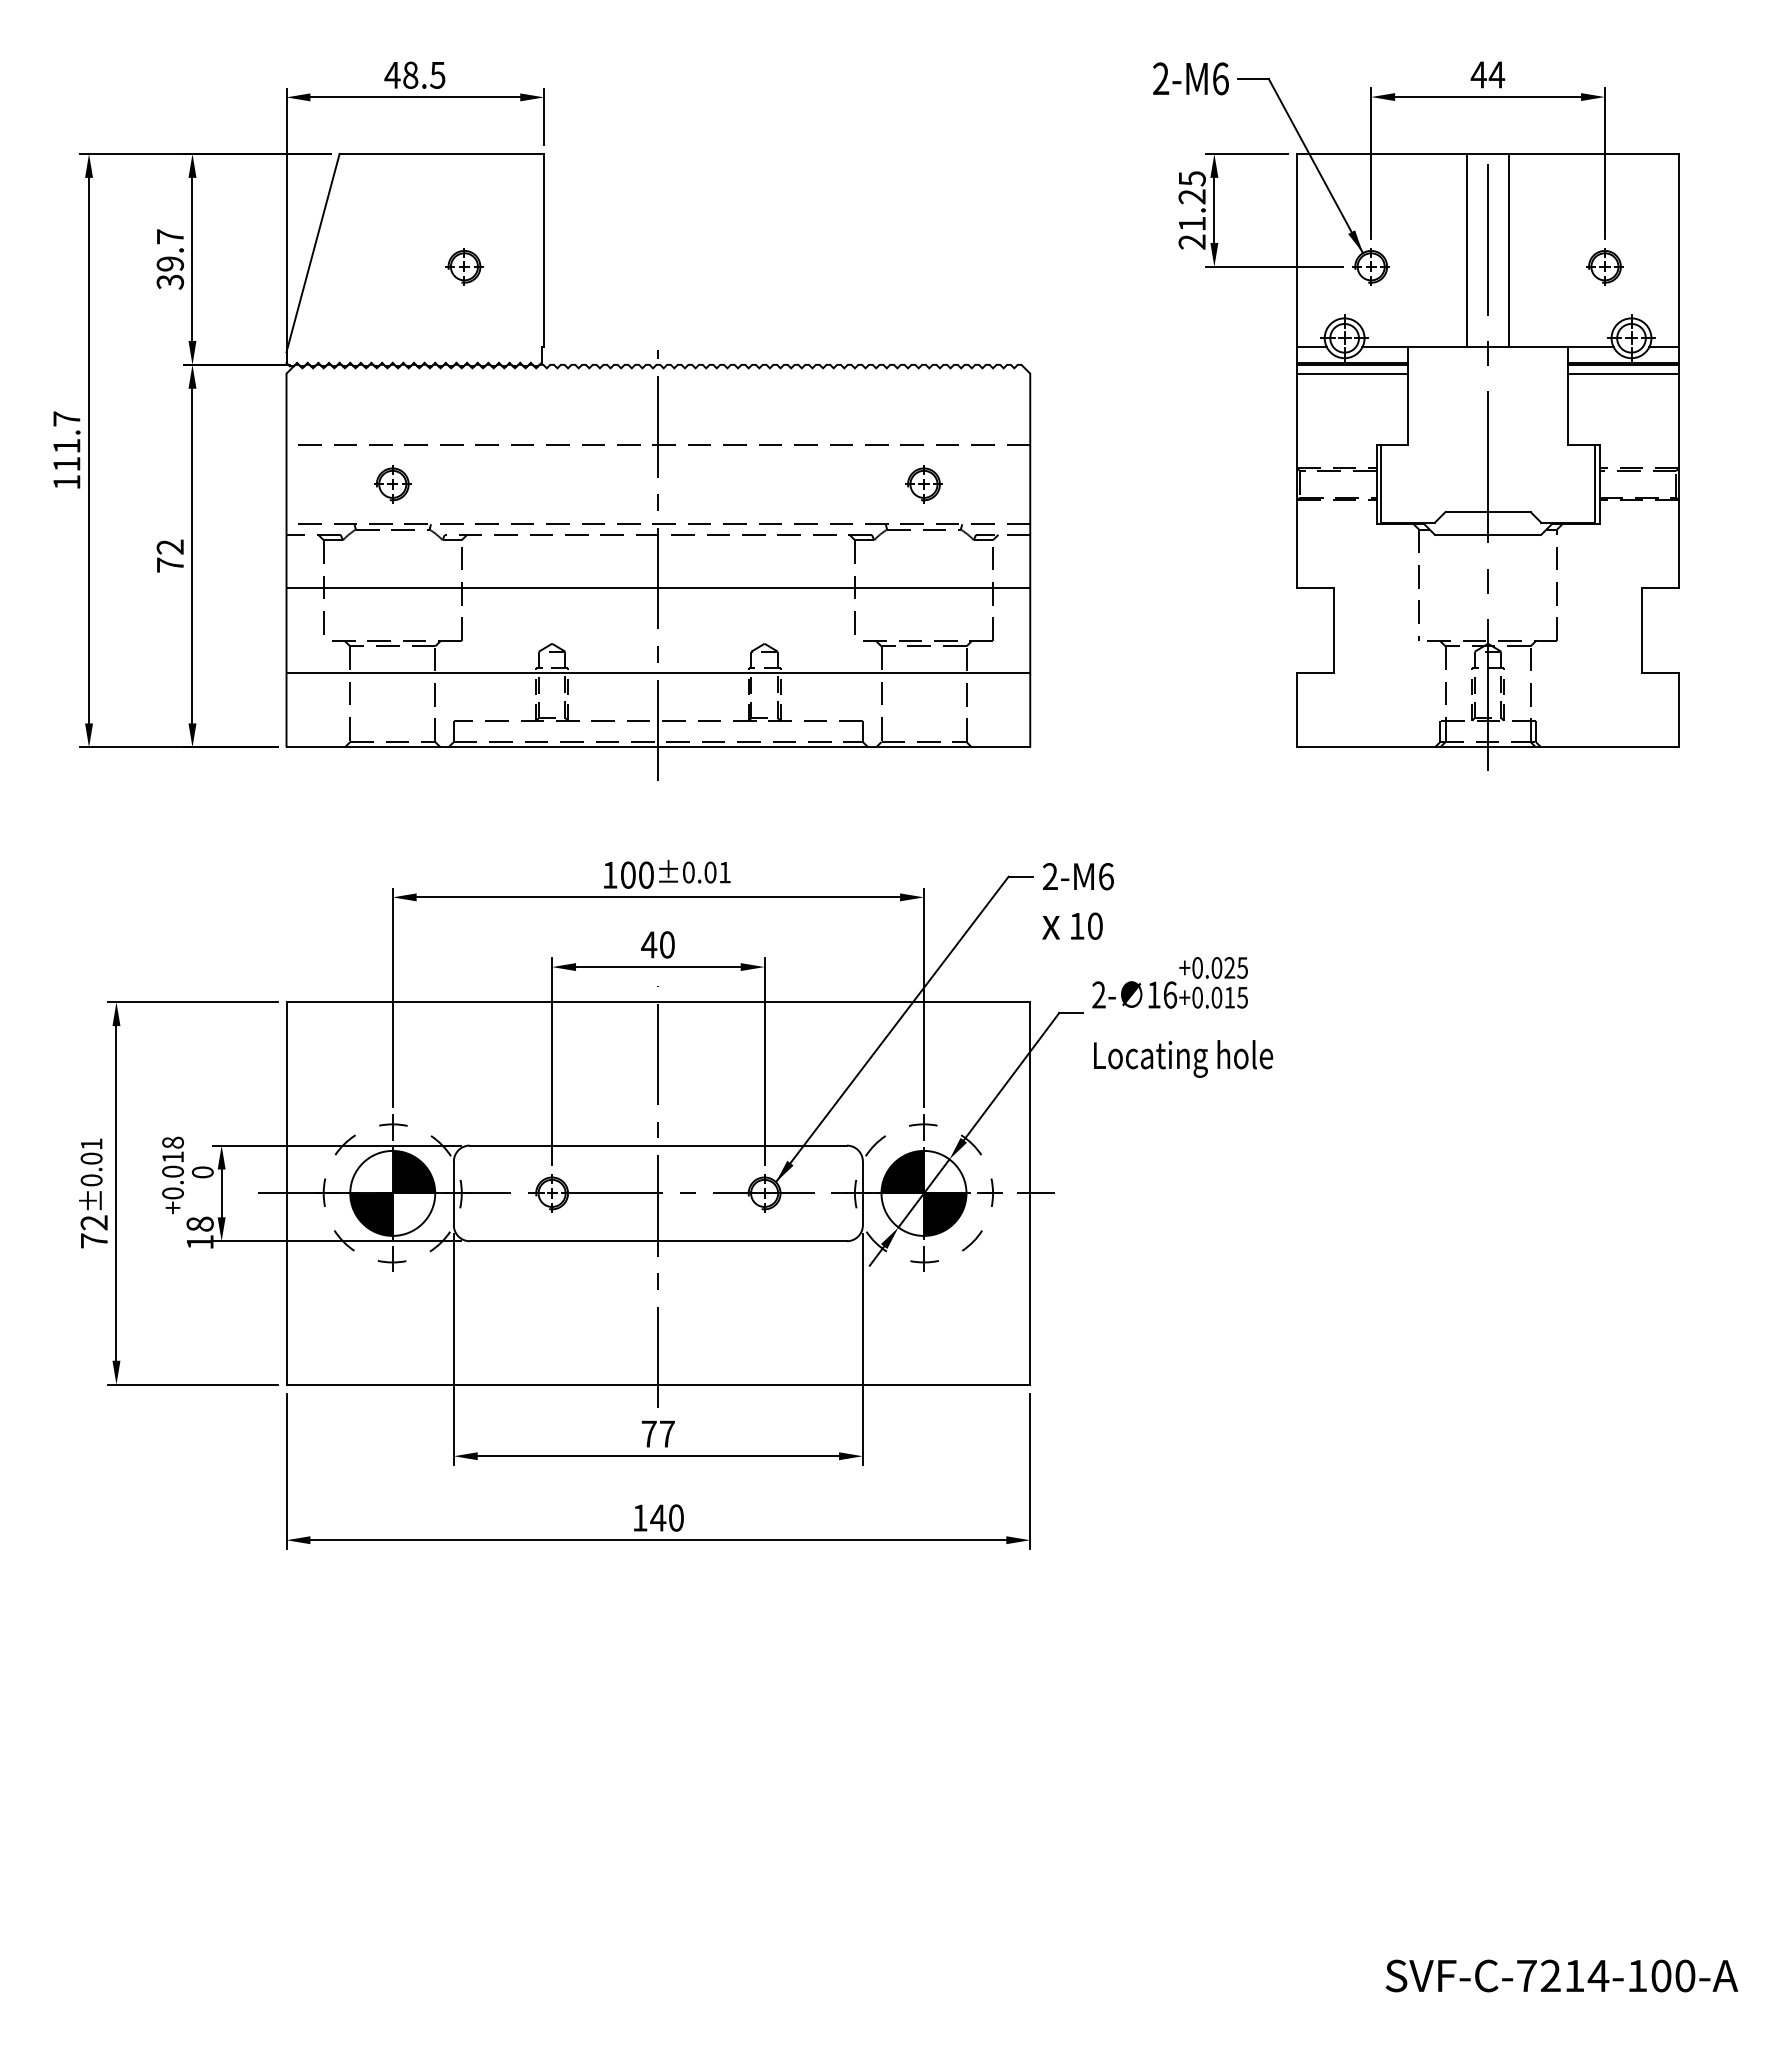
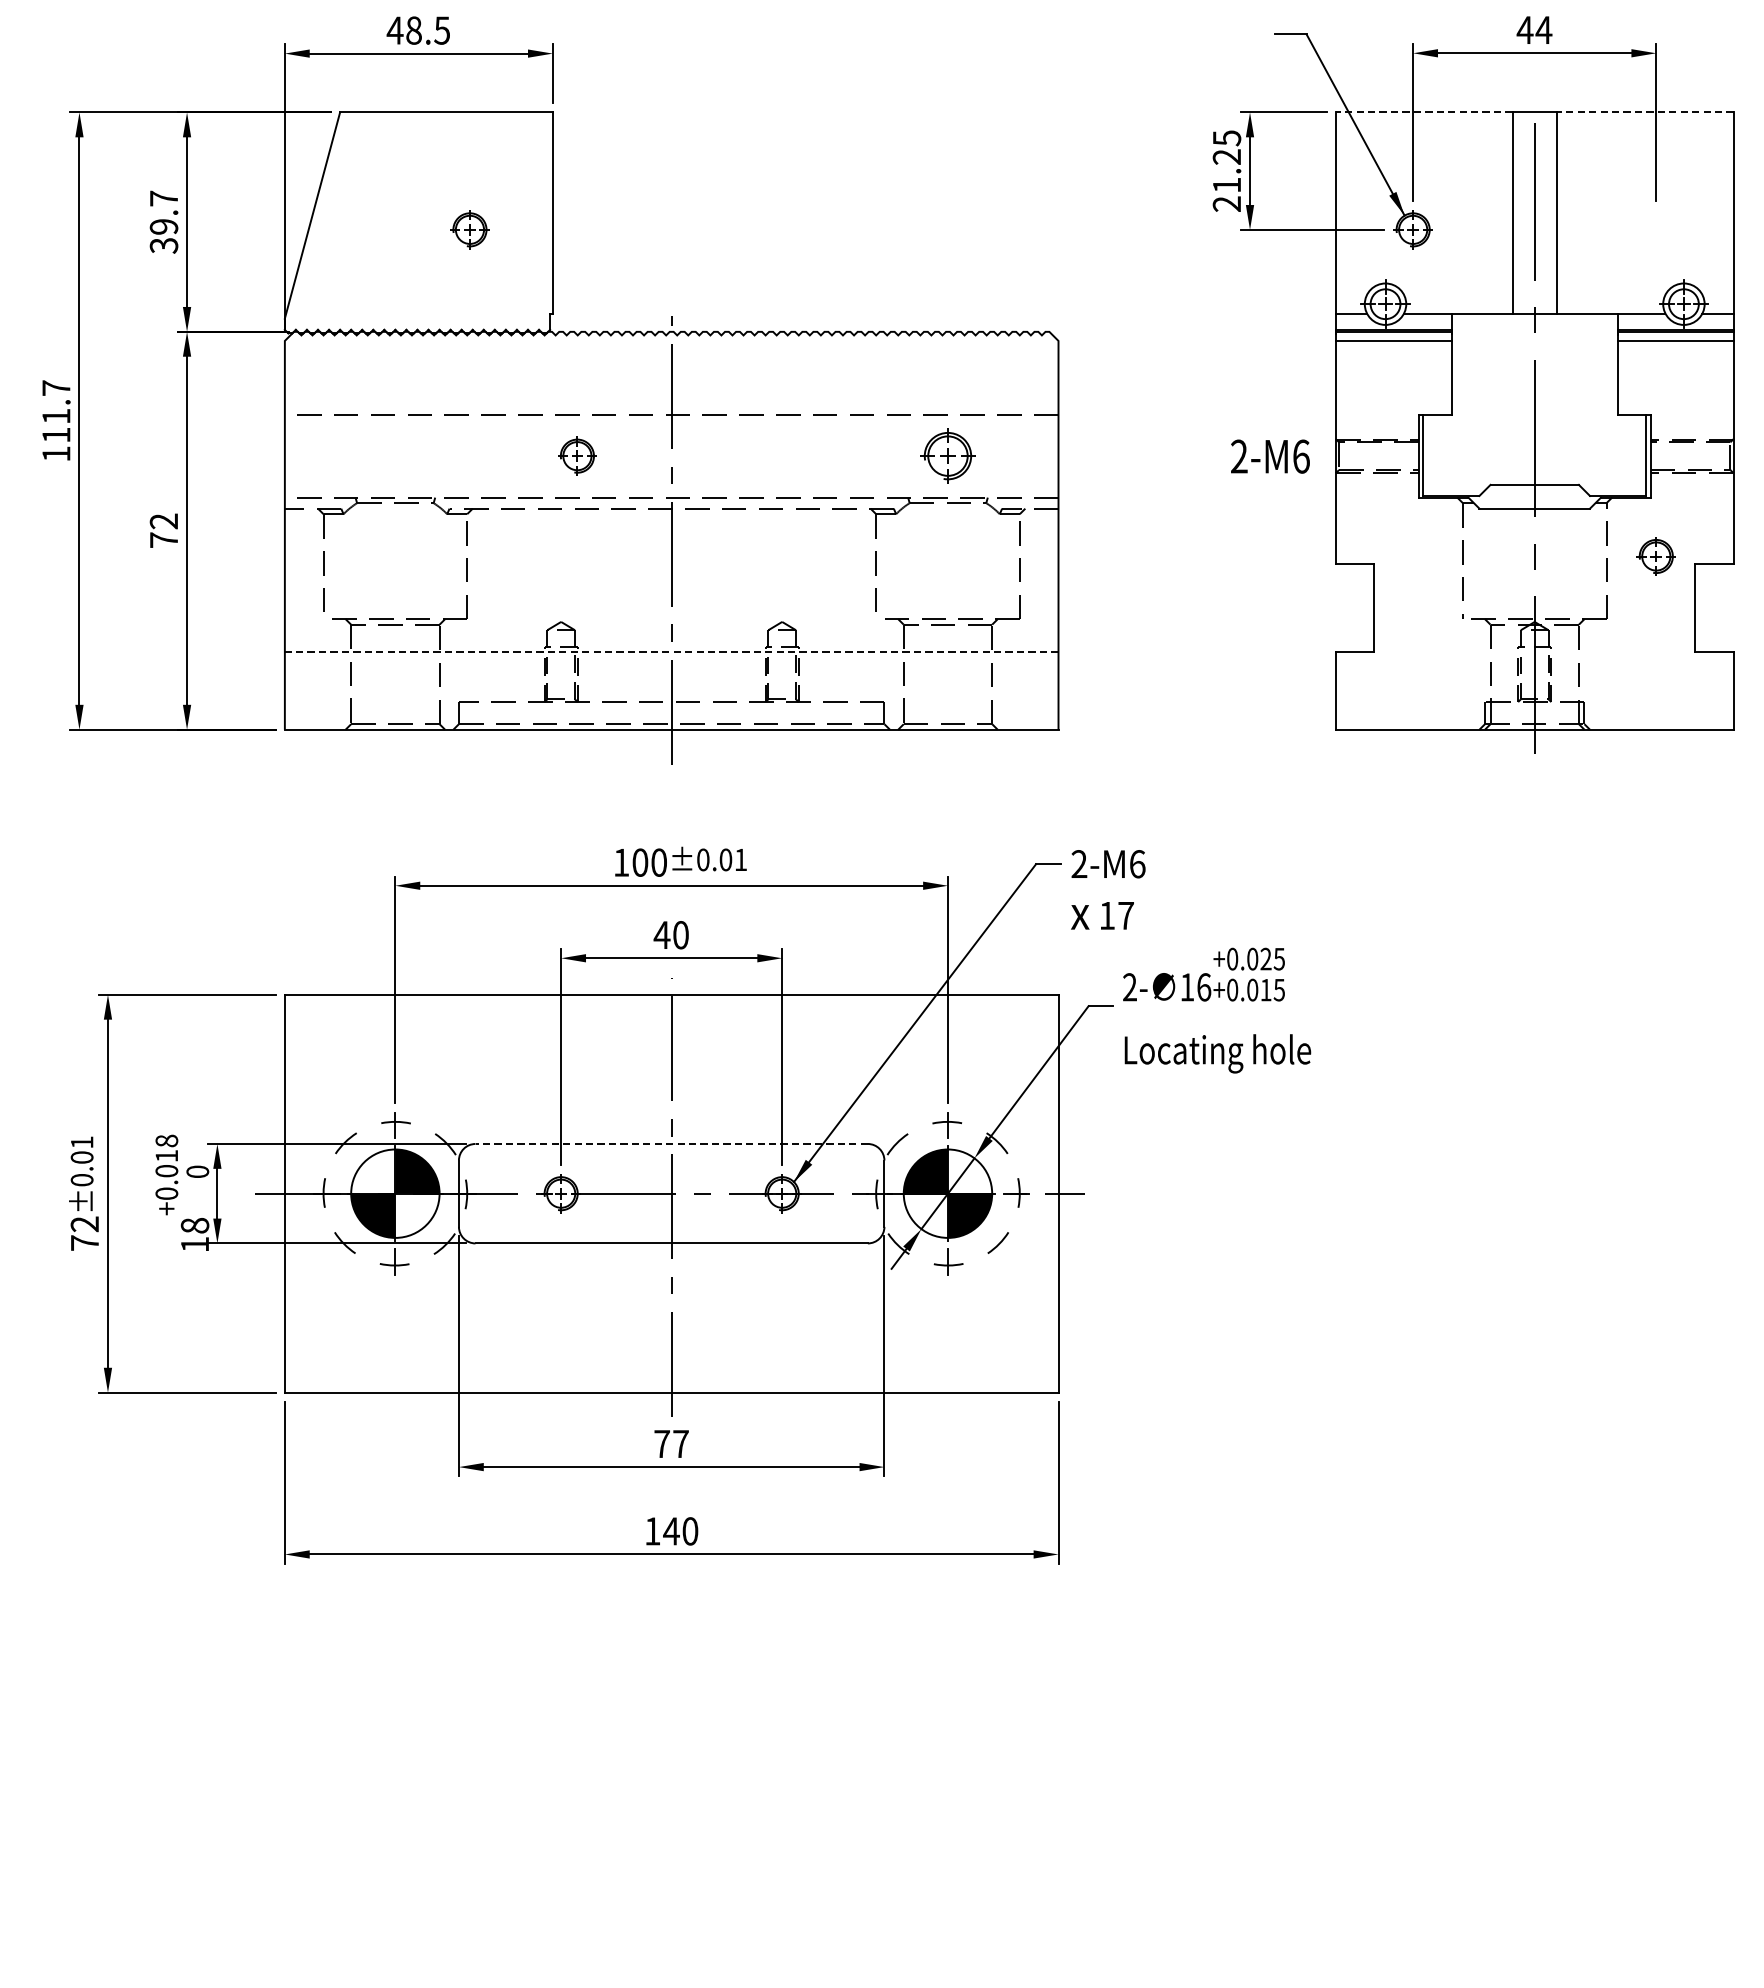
text: (1190, 78) -> (1269, 456), moved
line: (1381, 153) -> (1423, 111), solid -> dashed
line: (1594, 153) -> (1645, 111), solid -> dashed
part: (1604, 266) -> (1655, 556), moved
part: (392, 484) -> (577, 456), moved
part: (923, 484) -> (947, 456), size x1.4
line: (658, 587) -> (671, 563), removed
line: (658, 672) -> (671, 651), solid -> dashed
text: (1095, 925) -> (1126, 915), 10 -> 17
line: (658, 1145) -> (671, 1143), solid -> dashed

